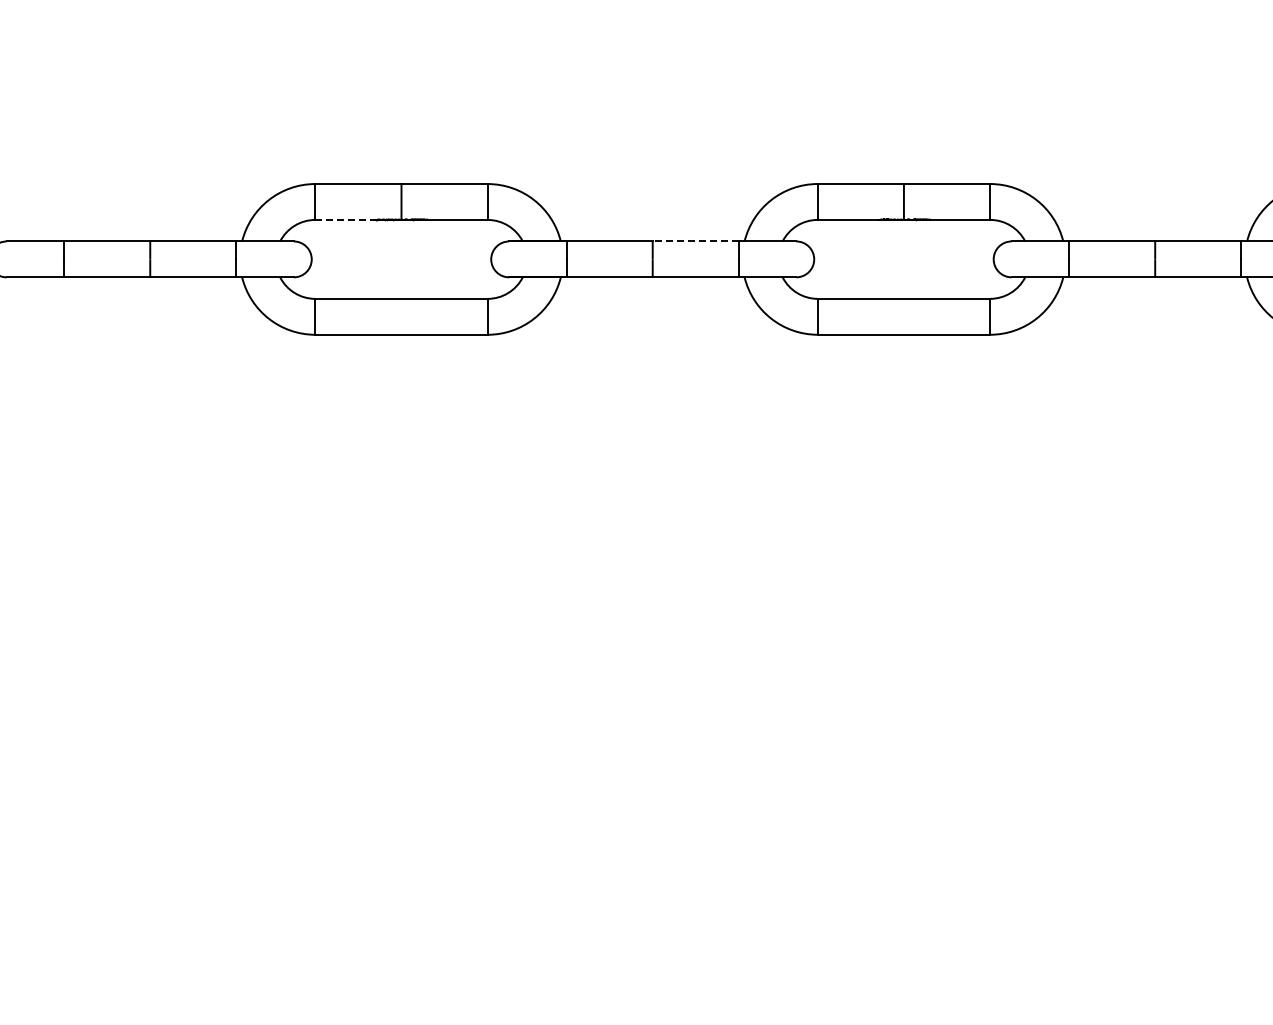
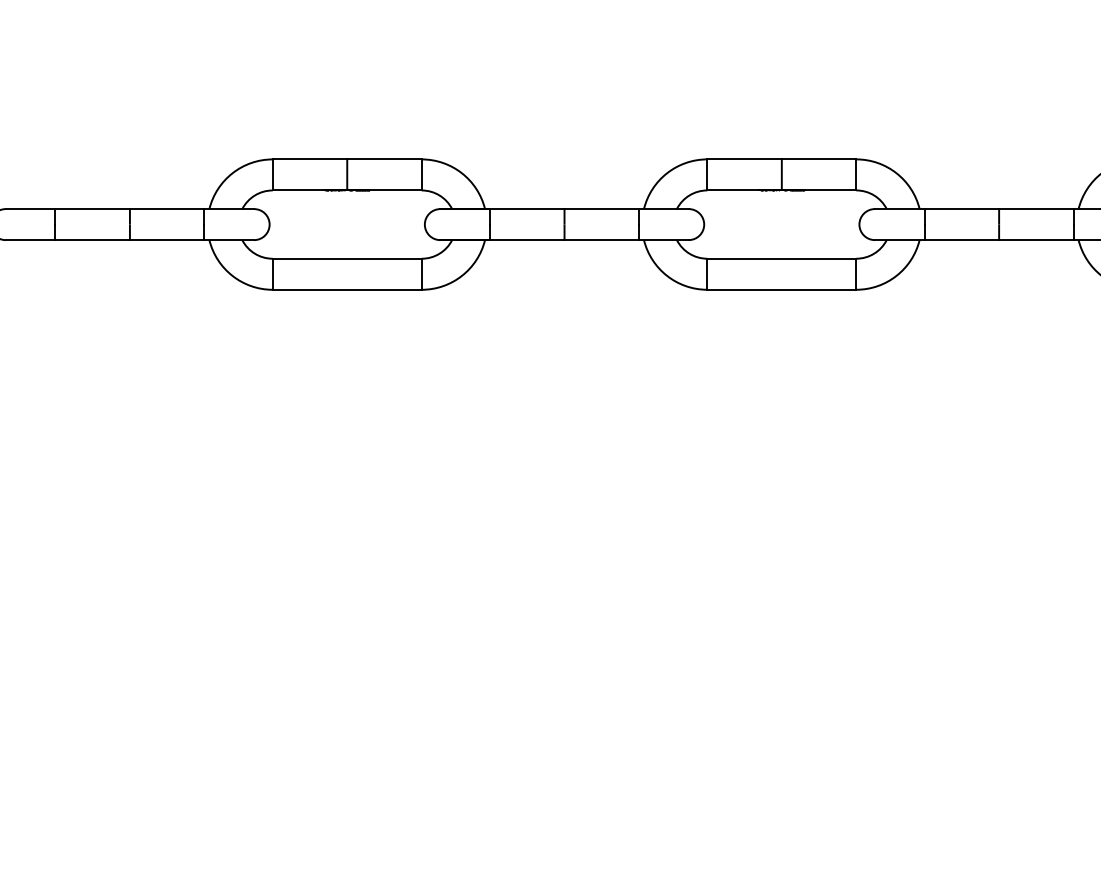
line: (345, 219) -> (298, 190), dashed -> solid
line: (695, 241) -> (601, 209), dashed -> solid

